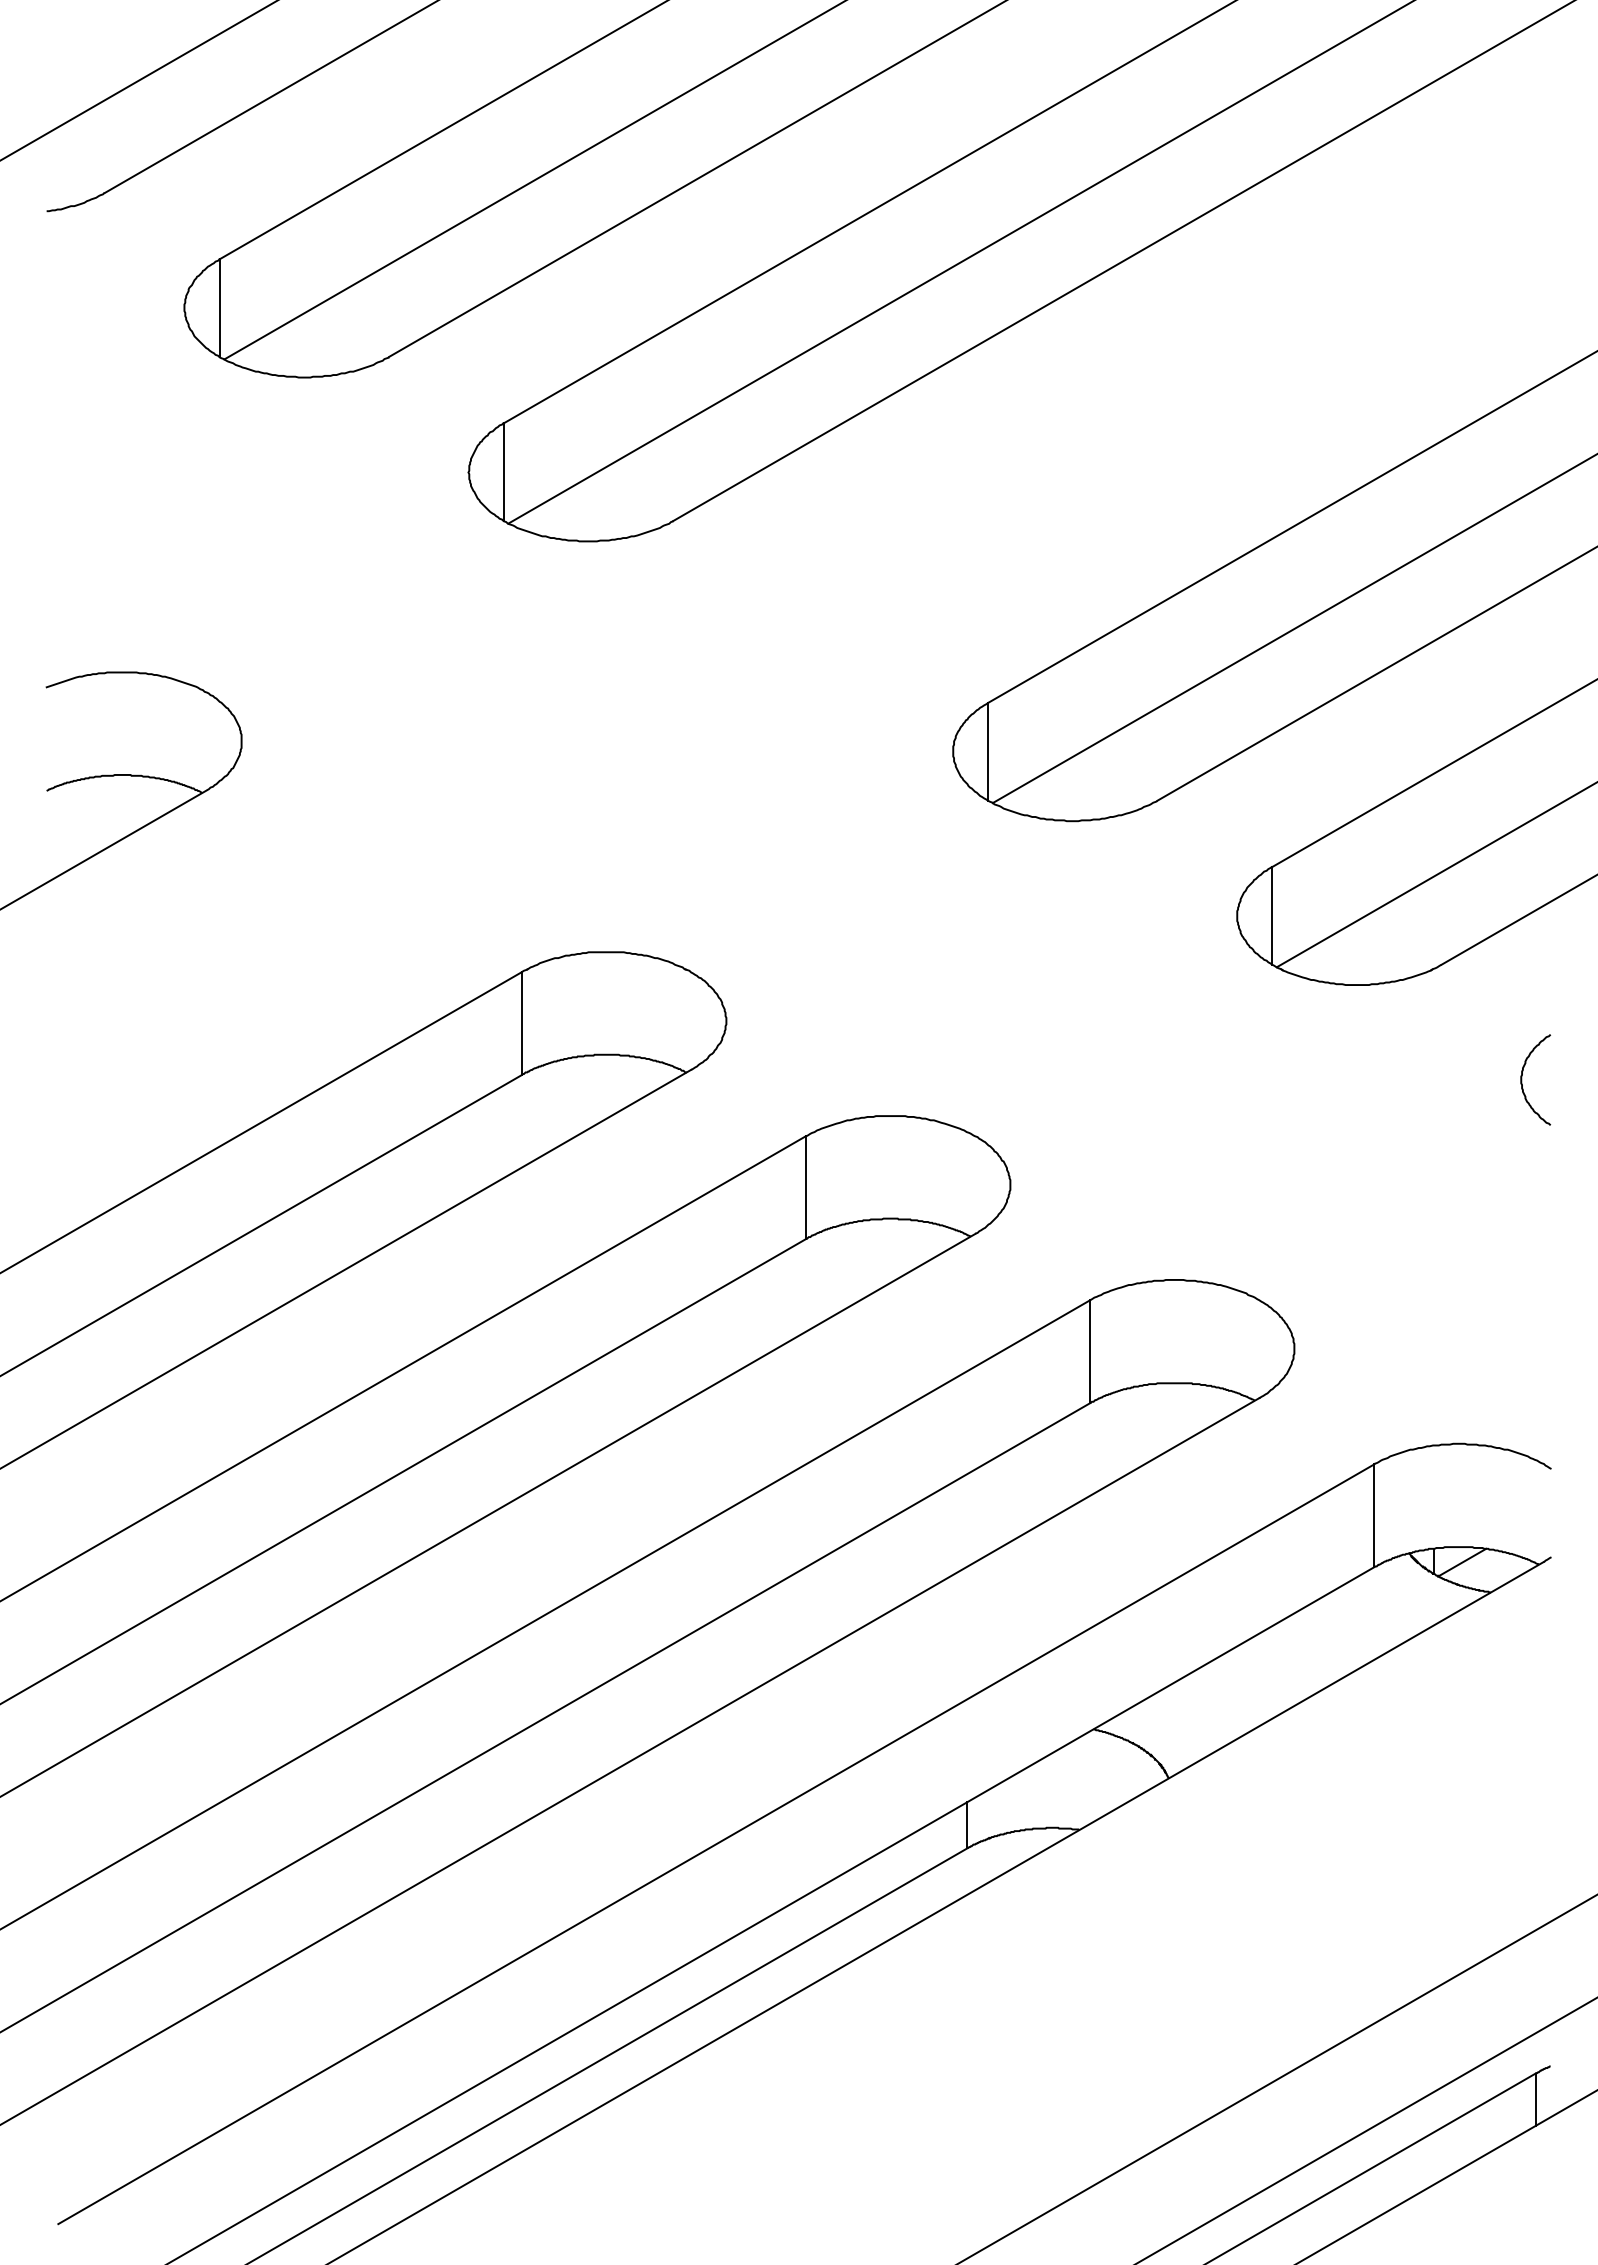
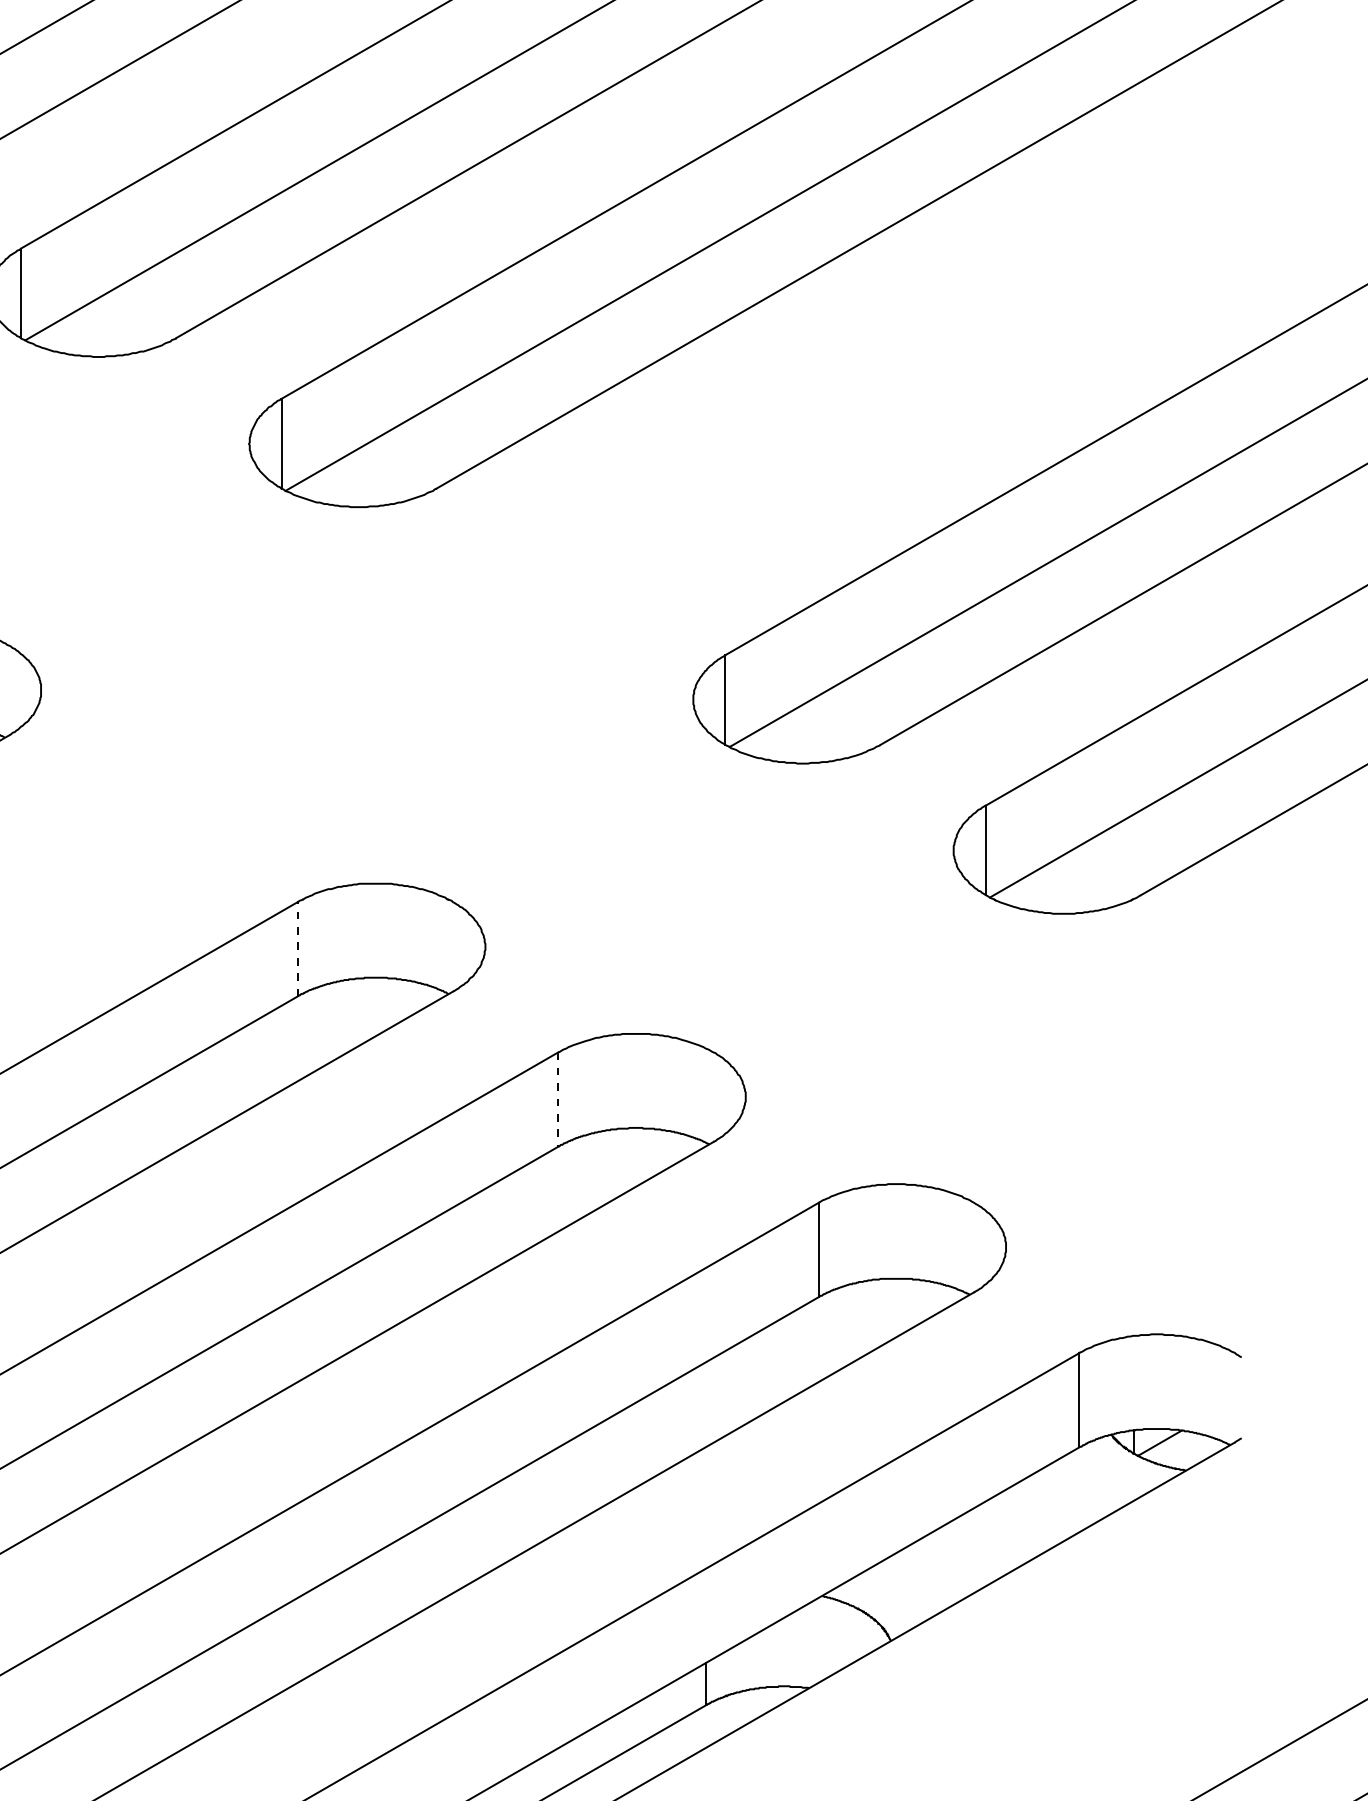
line: (521, 1023) -> (297, 949), solid -> dashed
curve: (1522, 1079) -> (1215, 1000), removed
line: (805, 1188) -> (557, 1100), solid -> dashed

